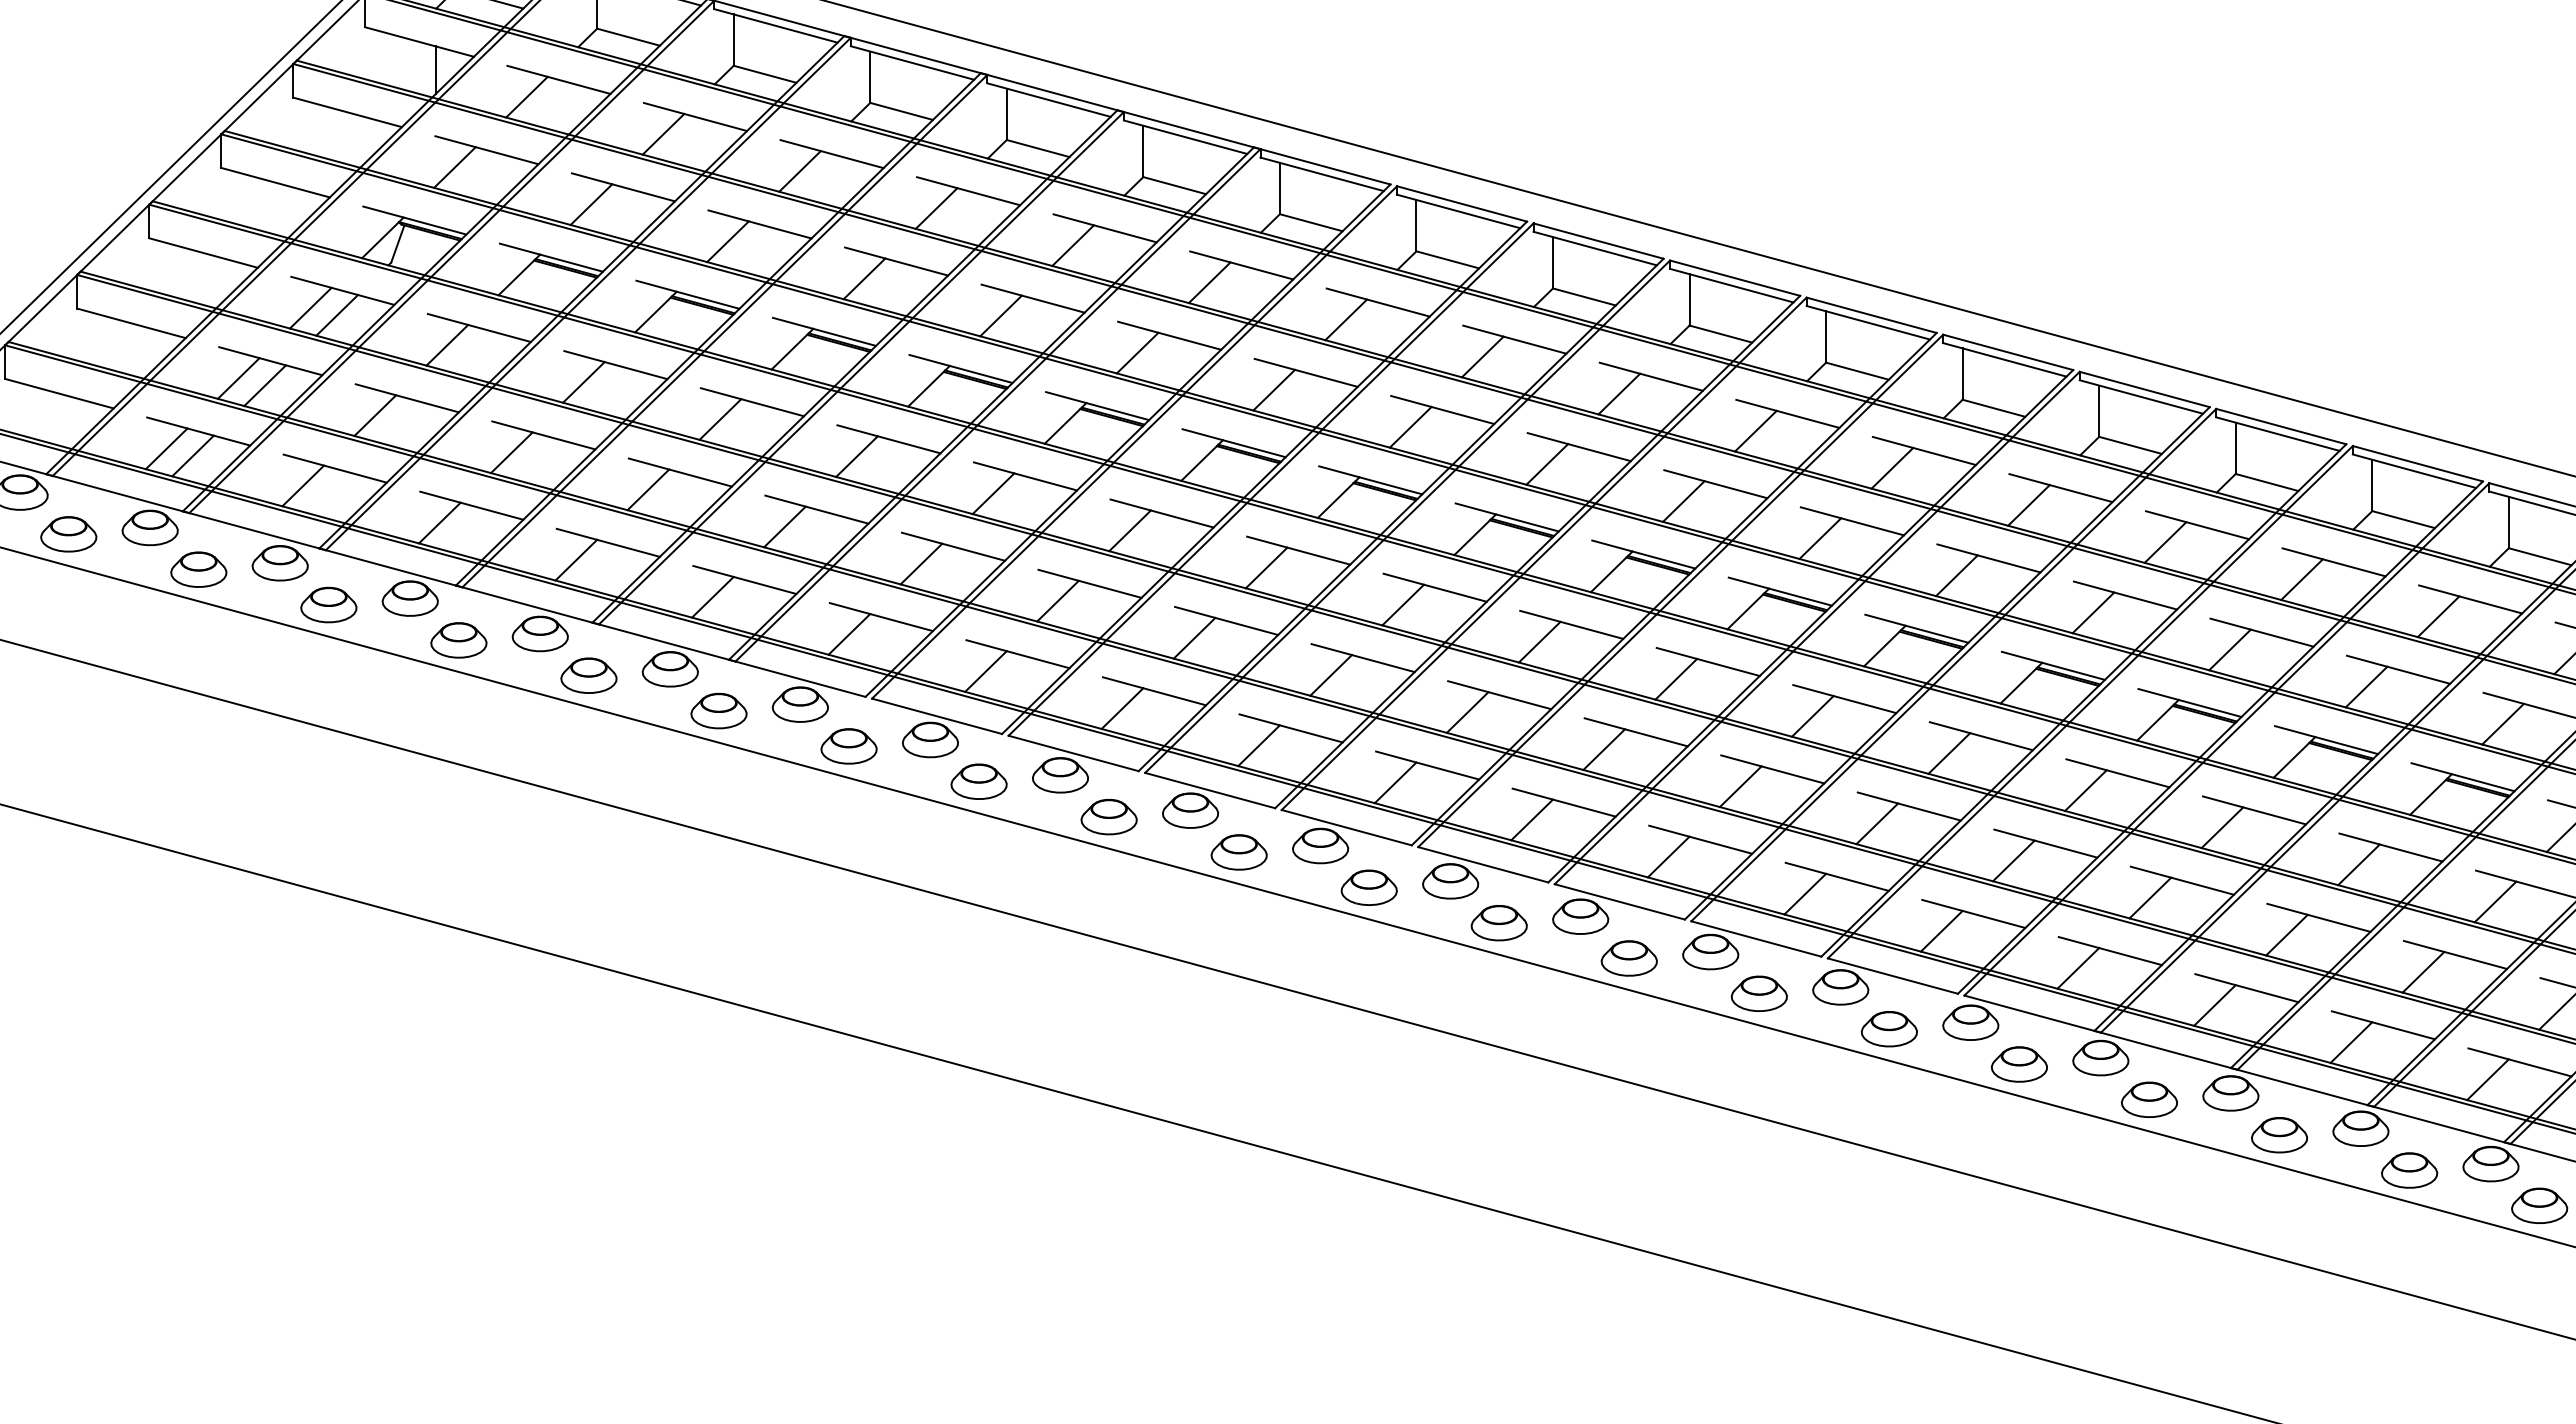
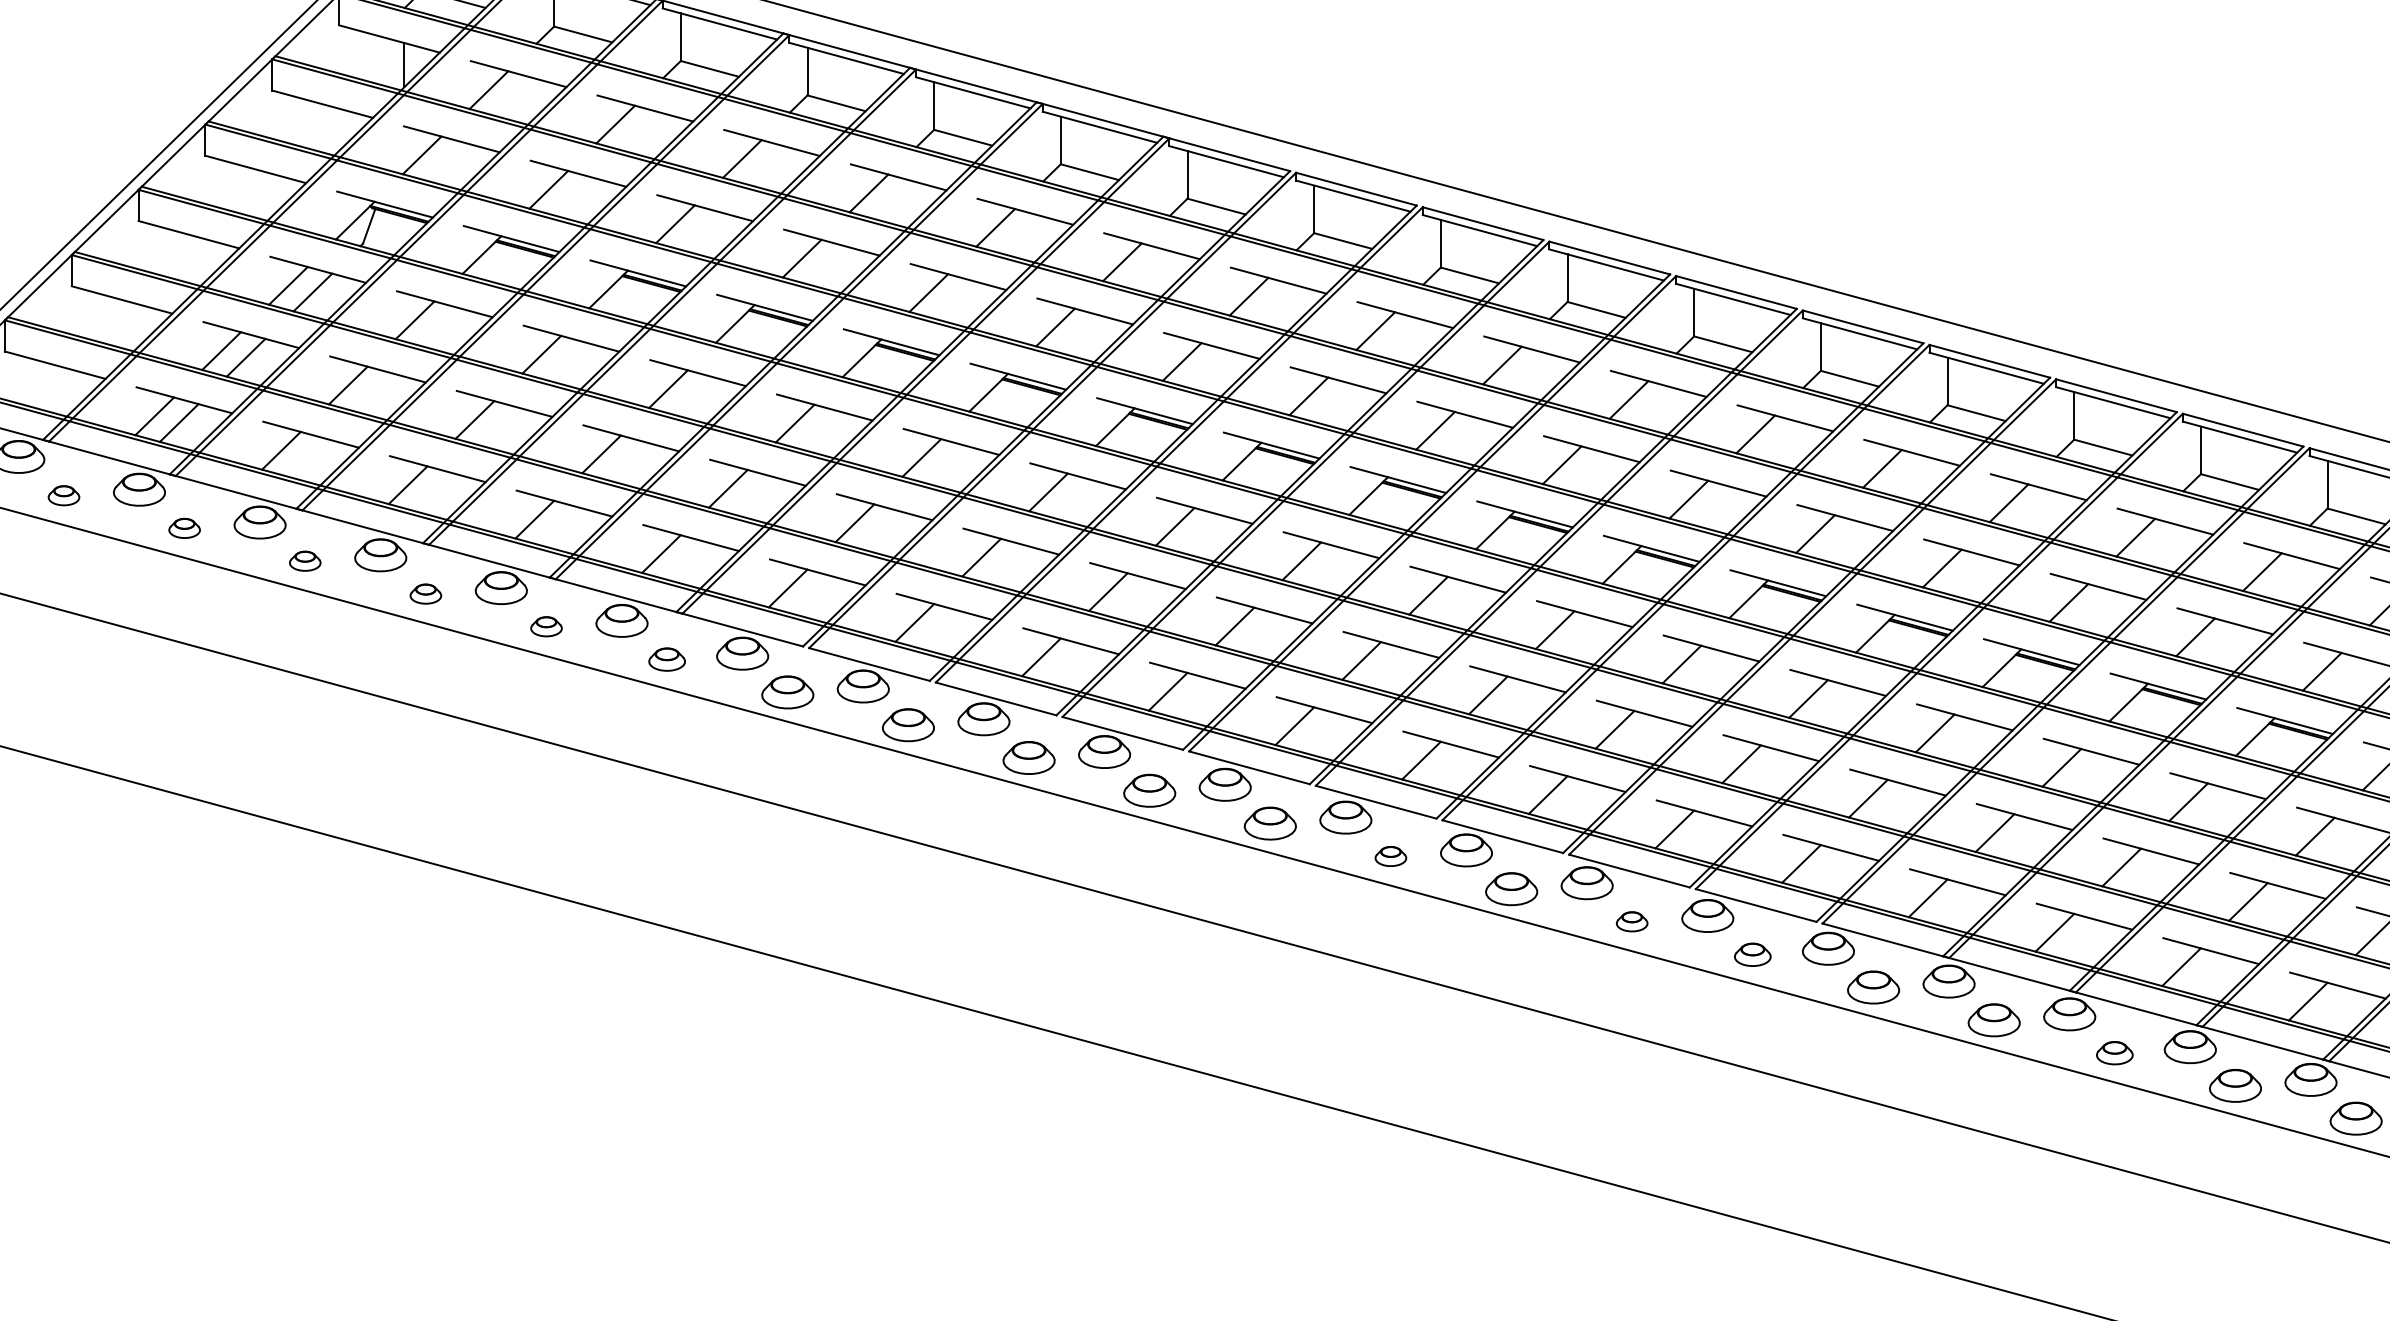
part: (68, 534) -> (63, 495), size x0.6
part: (198, 569) -> (184, 528), size x0.6
part: (328, 604) -> (304, 560), size x0.6
part: (458, 640) -> (425, 594), size x0.6
part: (588, 675) -> (546, 626), size x0.6
part: (718, 710) -> (666, 659), size x0.7
part: (1498, 923) -> (1390, 856), size x0.6
part: (1758, 993) -> (1631, 921), size x0.6
part: (1888, 1029) -> (1752, 955), size x0.7
part: (2279, 1135) -> (2114, 1053), size x0.7

